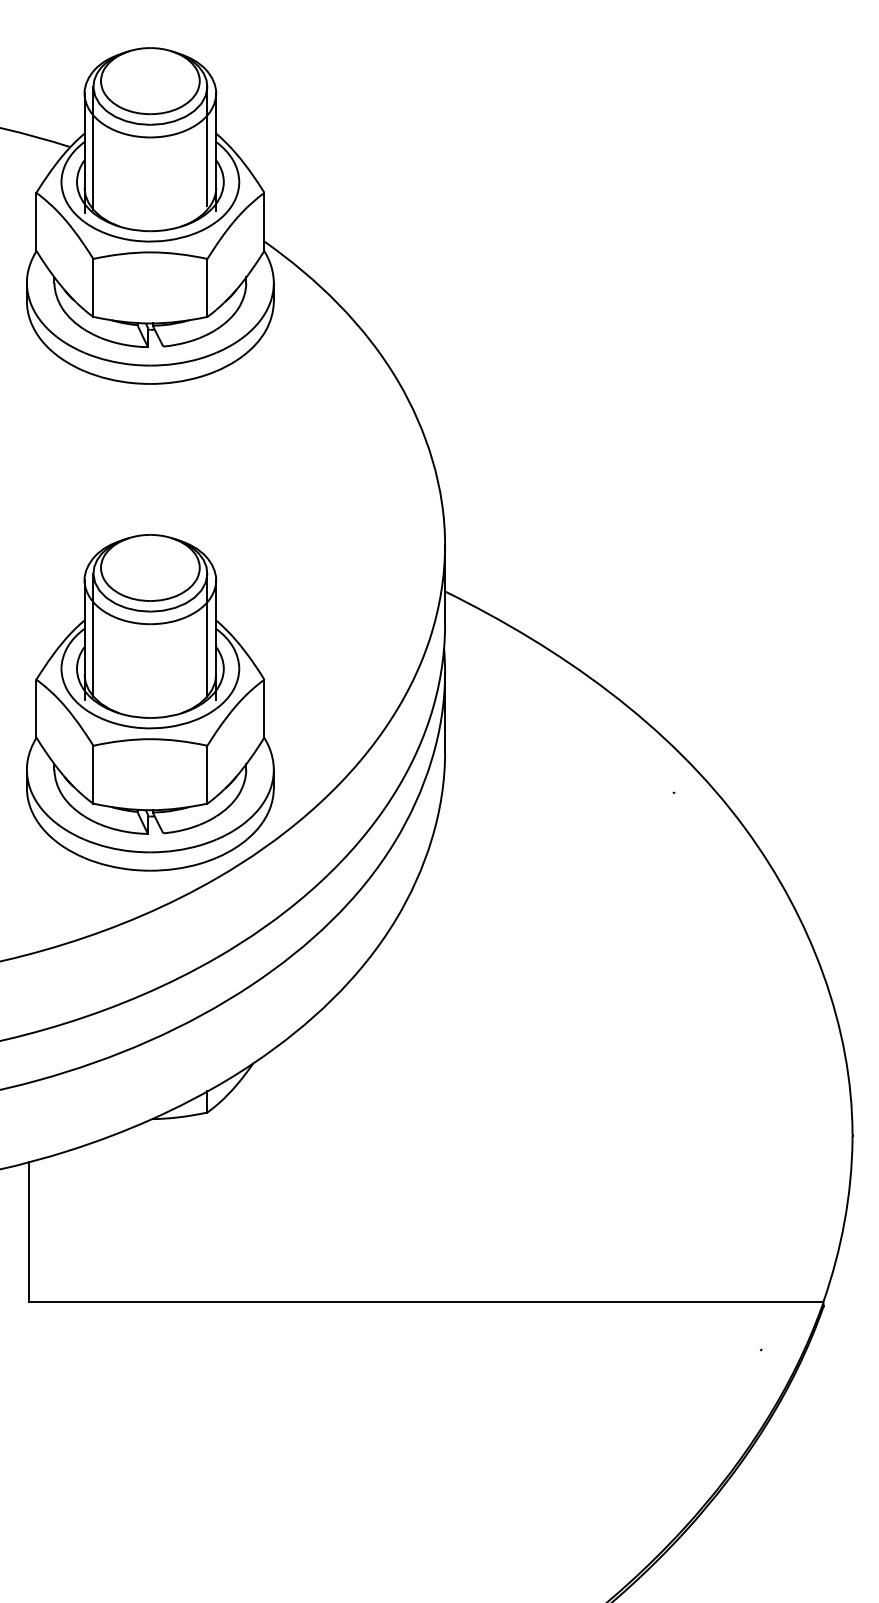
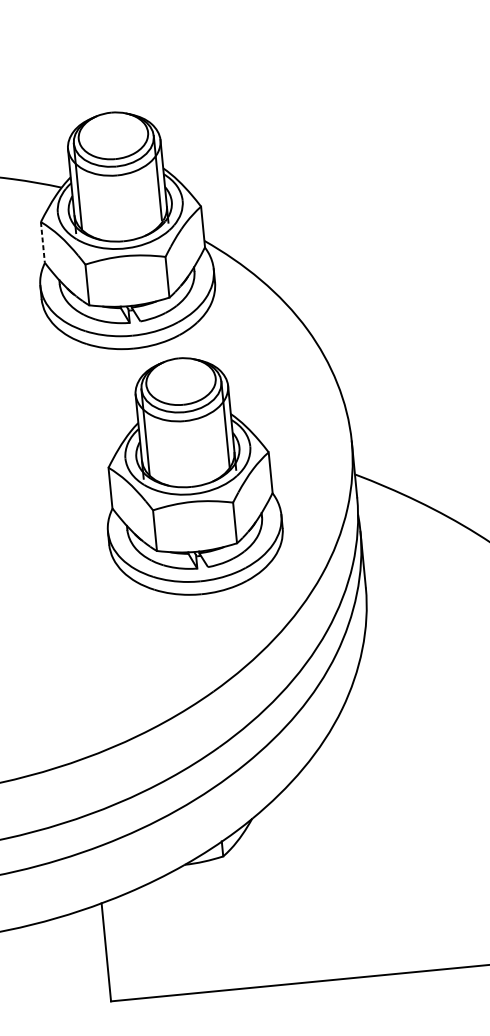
line: (36, 221) -> (42, 242), solid -> dashed
part: (150, 702) -> (190, 476), moved

